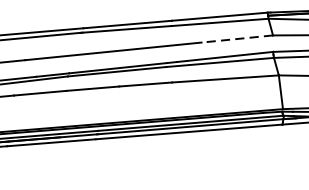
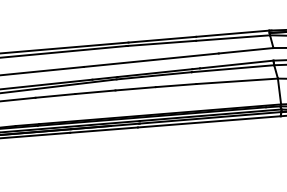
line: (236, 38) -> (245, 50), dashed -> solid

